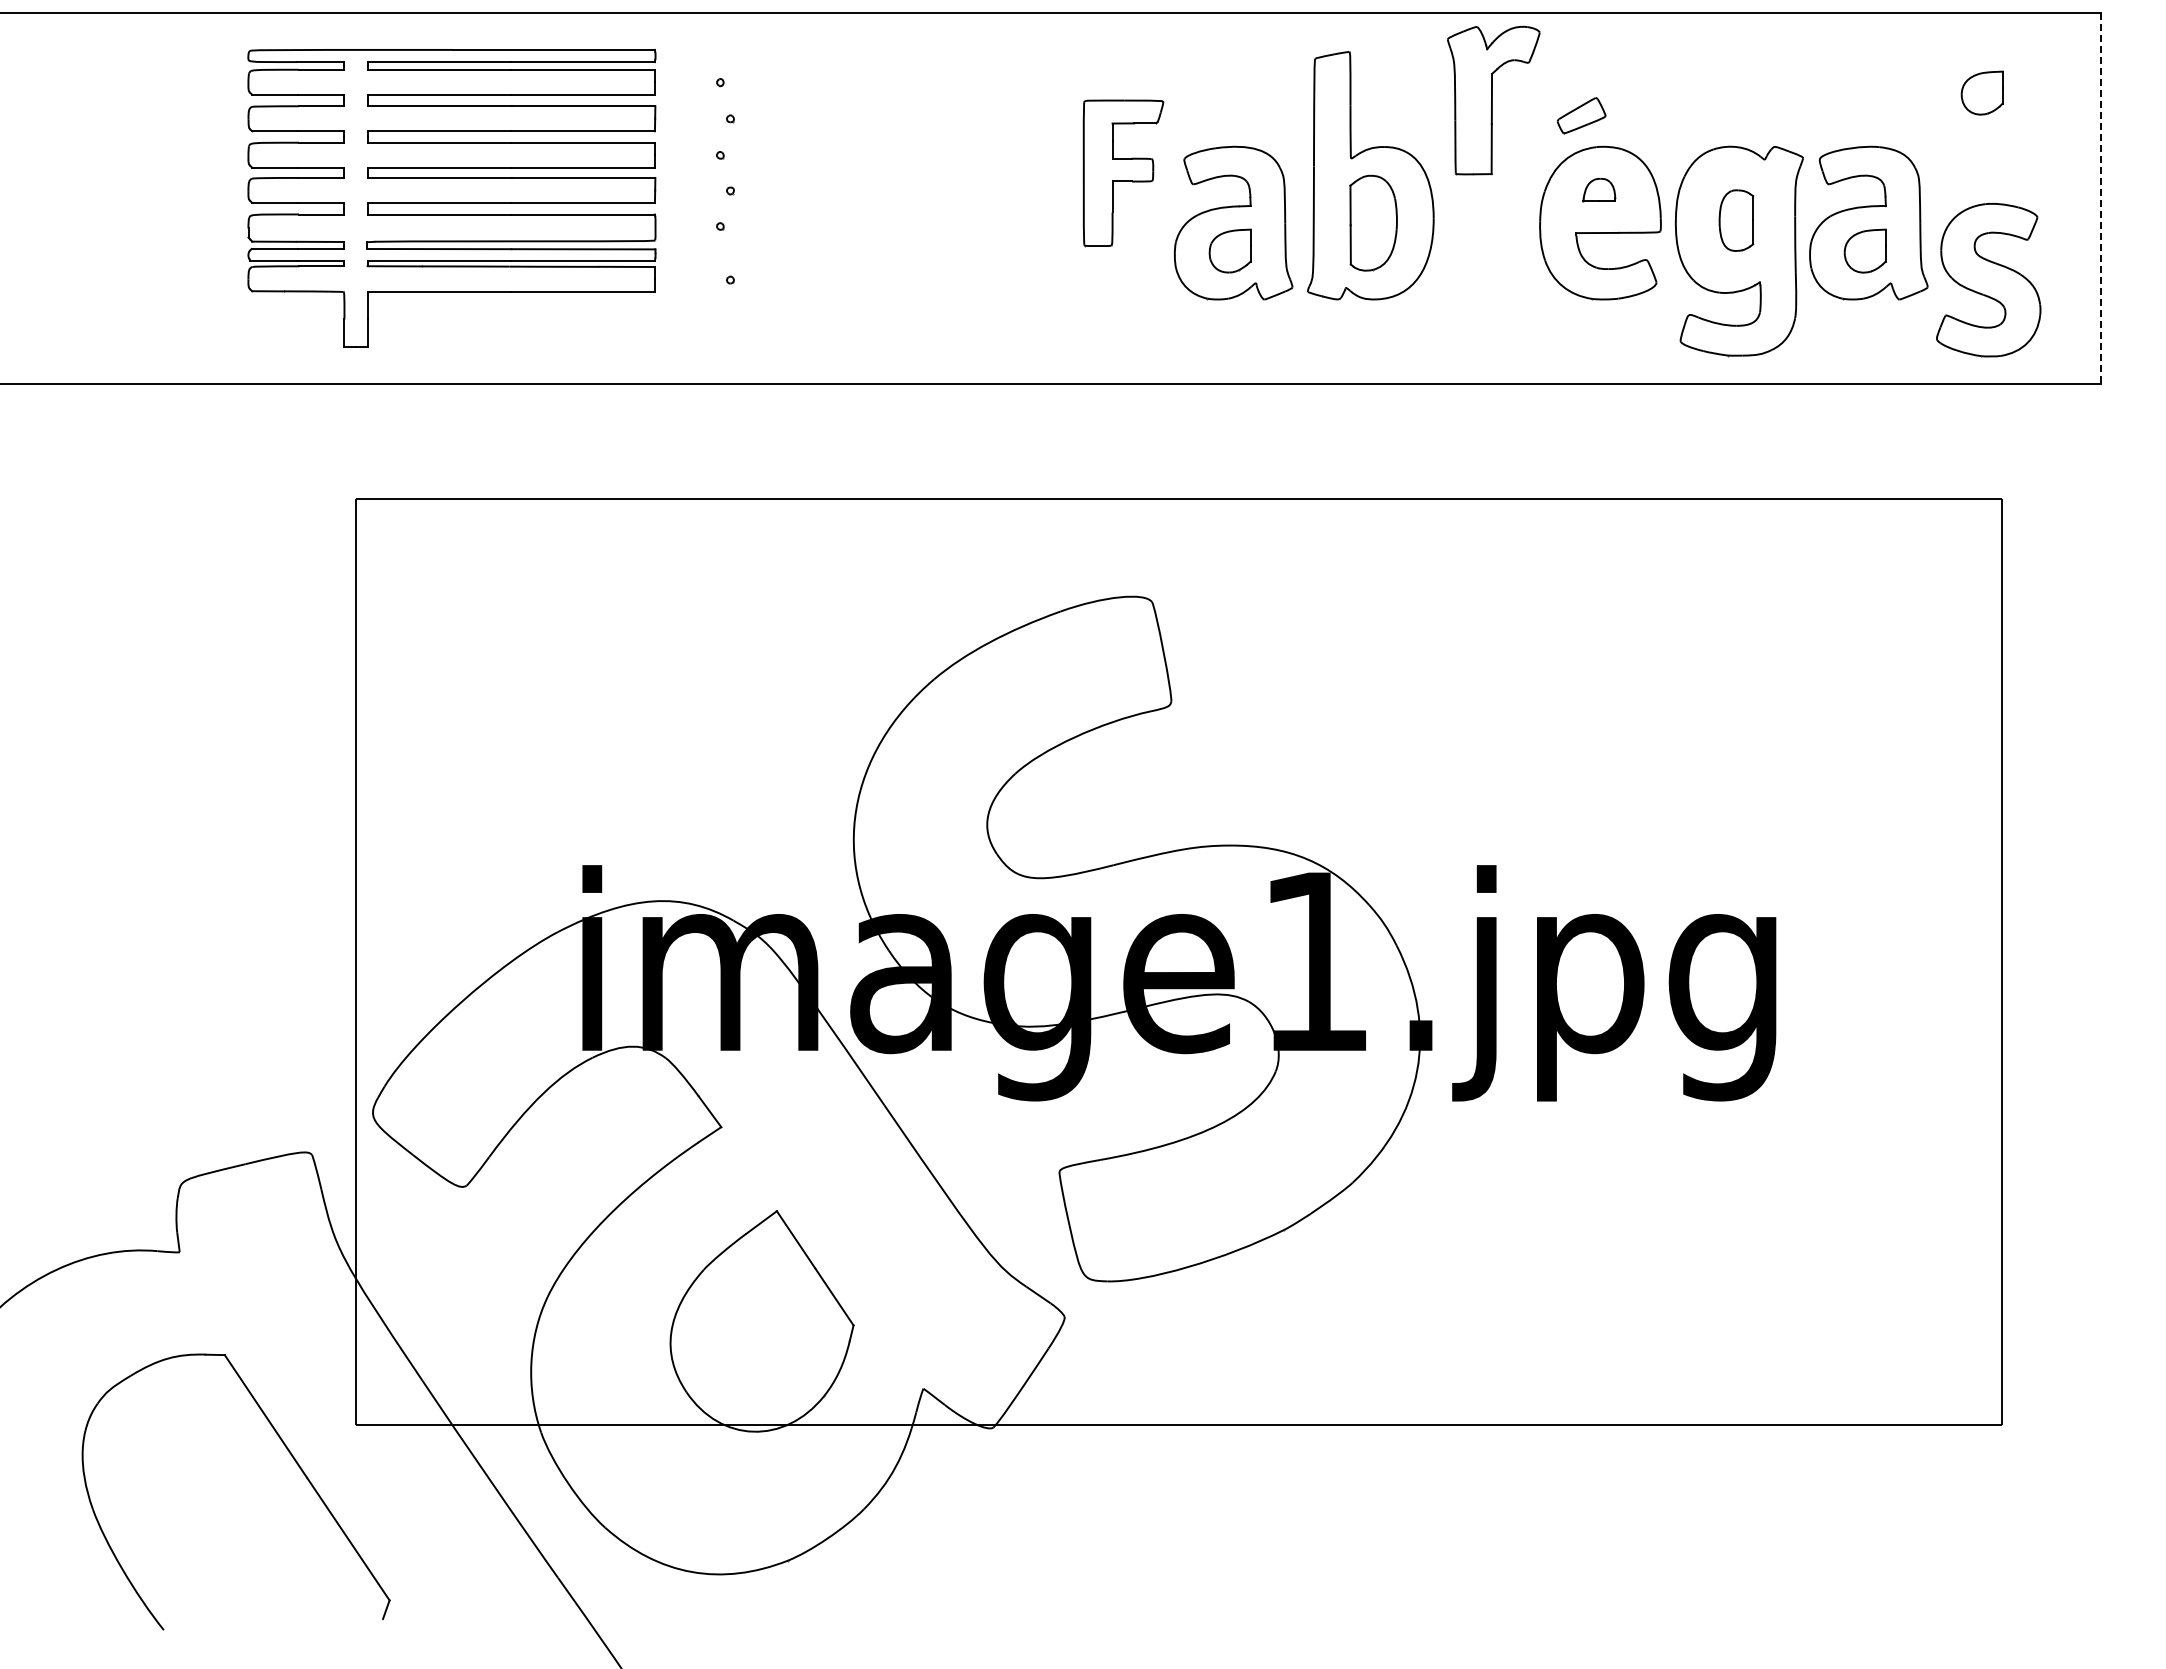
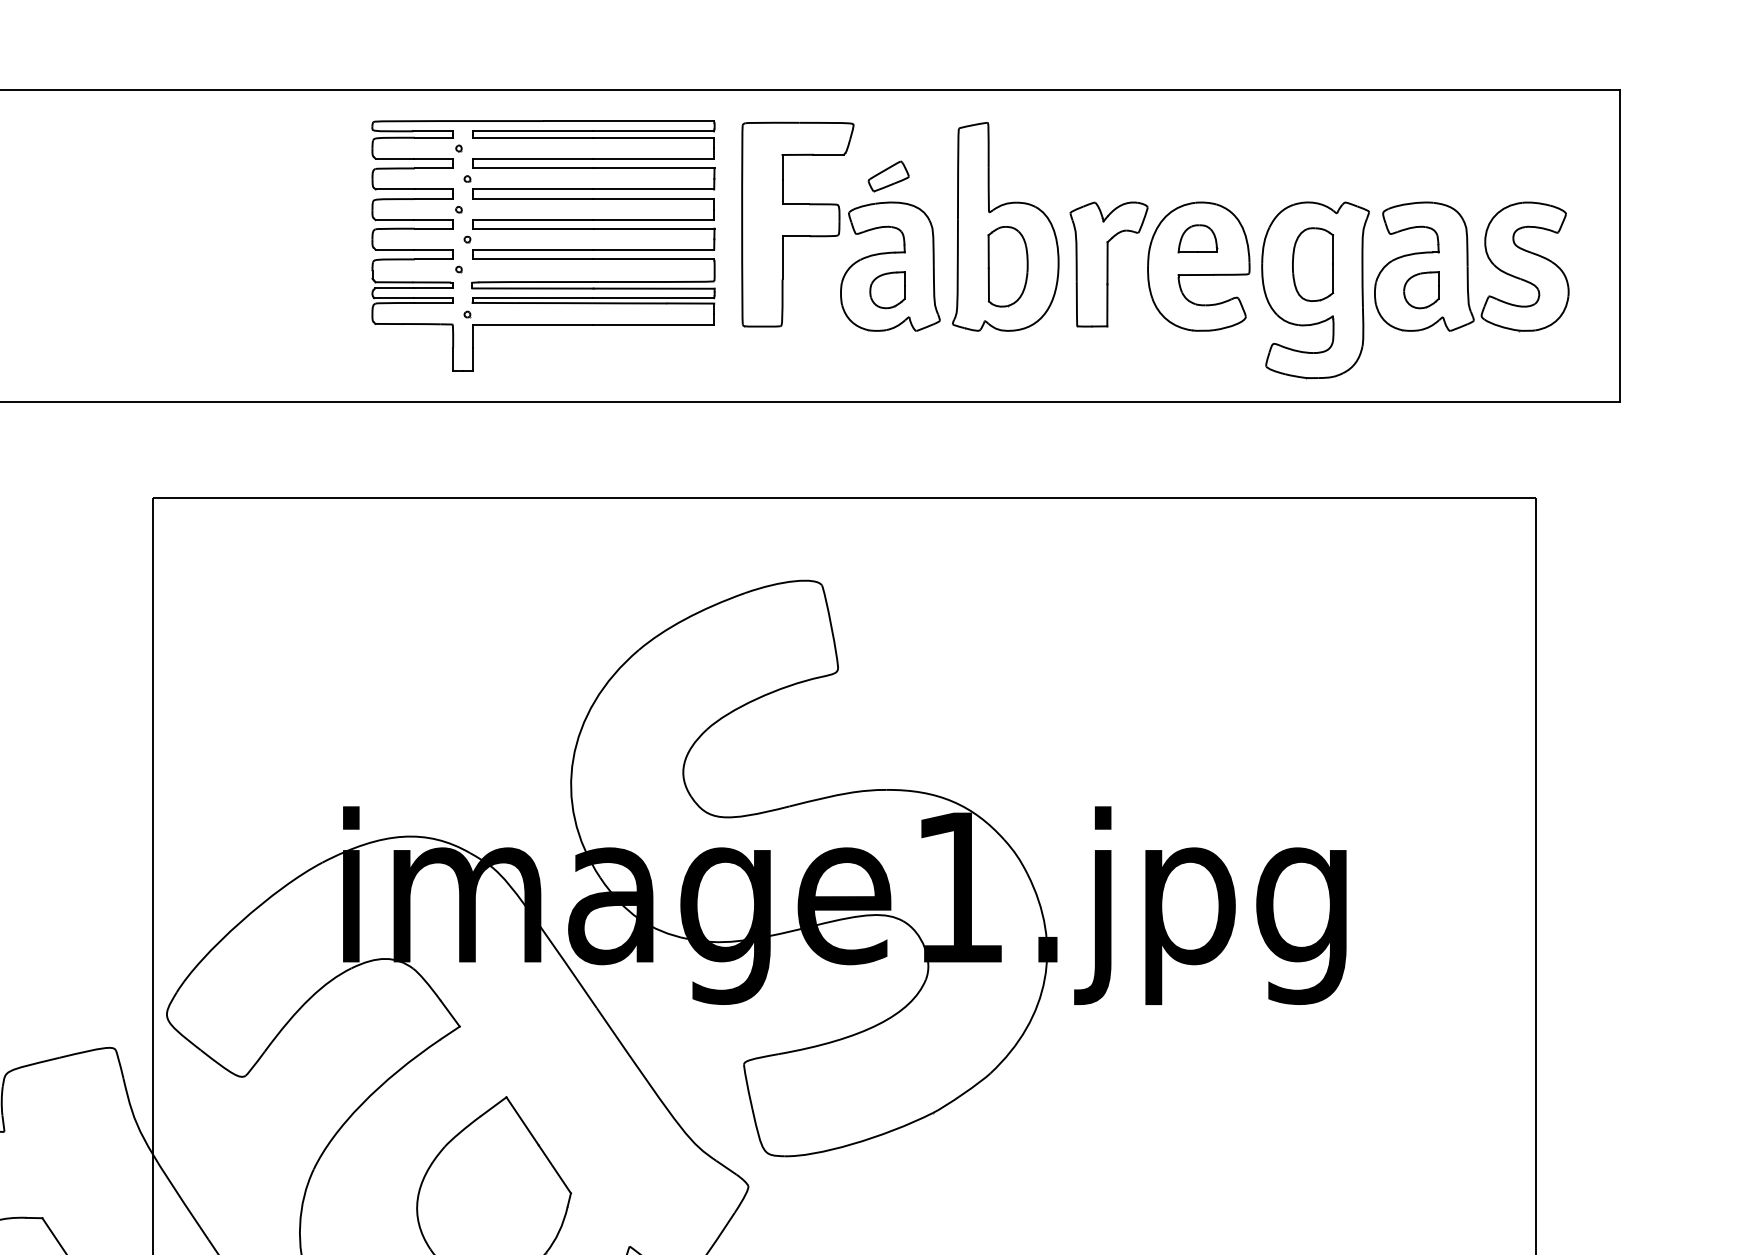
part: (1981, 92) -> (1519, 156), removed
part: (1493, 100) -> (1108, 264), moved
part: (1581, 115) -> (888, 176), moved
part: (1123, 173) -> (797, 224), size x1.67
part: (1599, 190) -> (1197, 239), size x1.43
part: (451, 198) -> (543, 245), moved
line: (2101, 199) -> (1619, 246), dashed -> solid
part: (1736, 220) -> (1313, 264), size x1.43
part: (1988, 280) -> (1524, 267), moved

